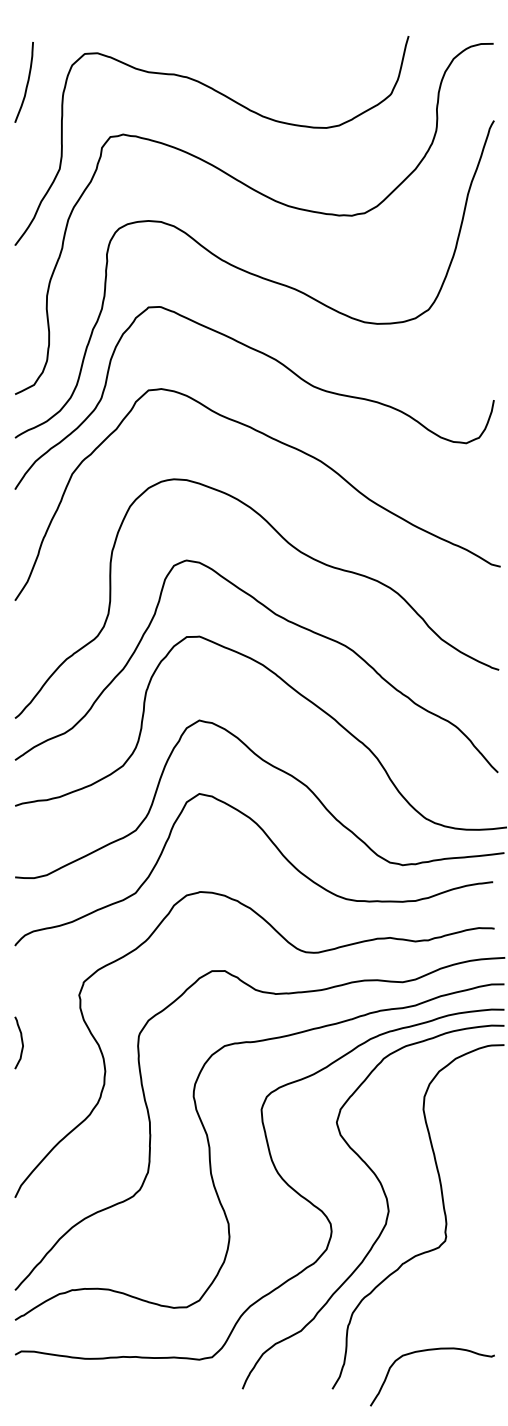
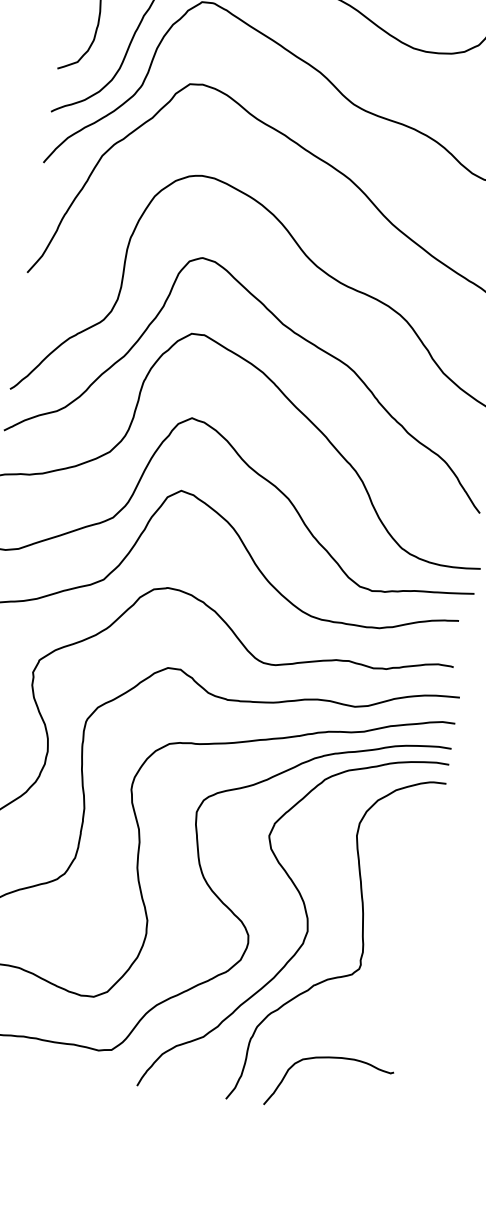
curve: (426, 1351) -> (327, 1058), moved

